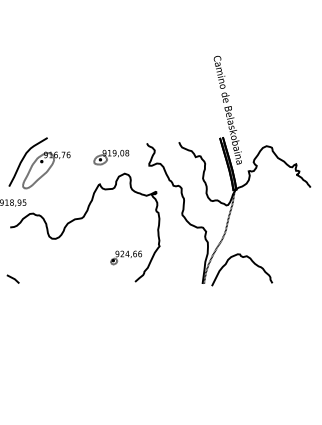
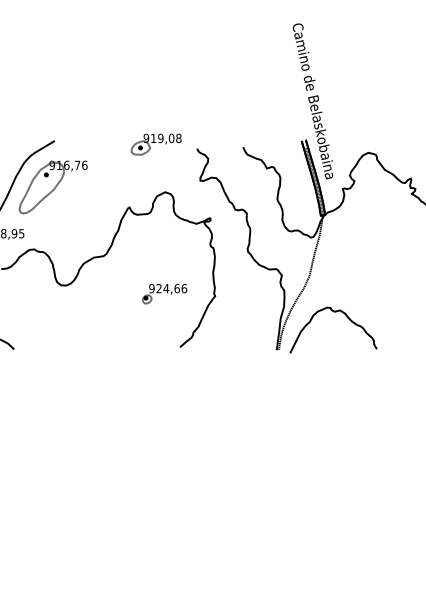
part: (111, 157) -> (156, 144), moved
part: (125, 257) -> (163, 293), moved

